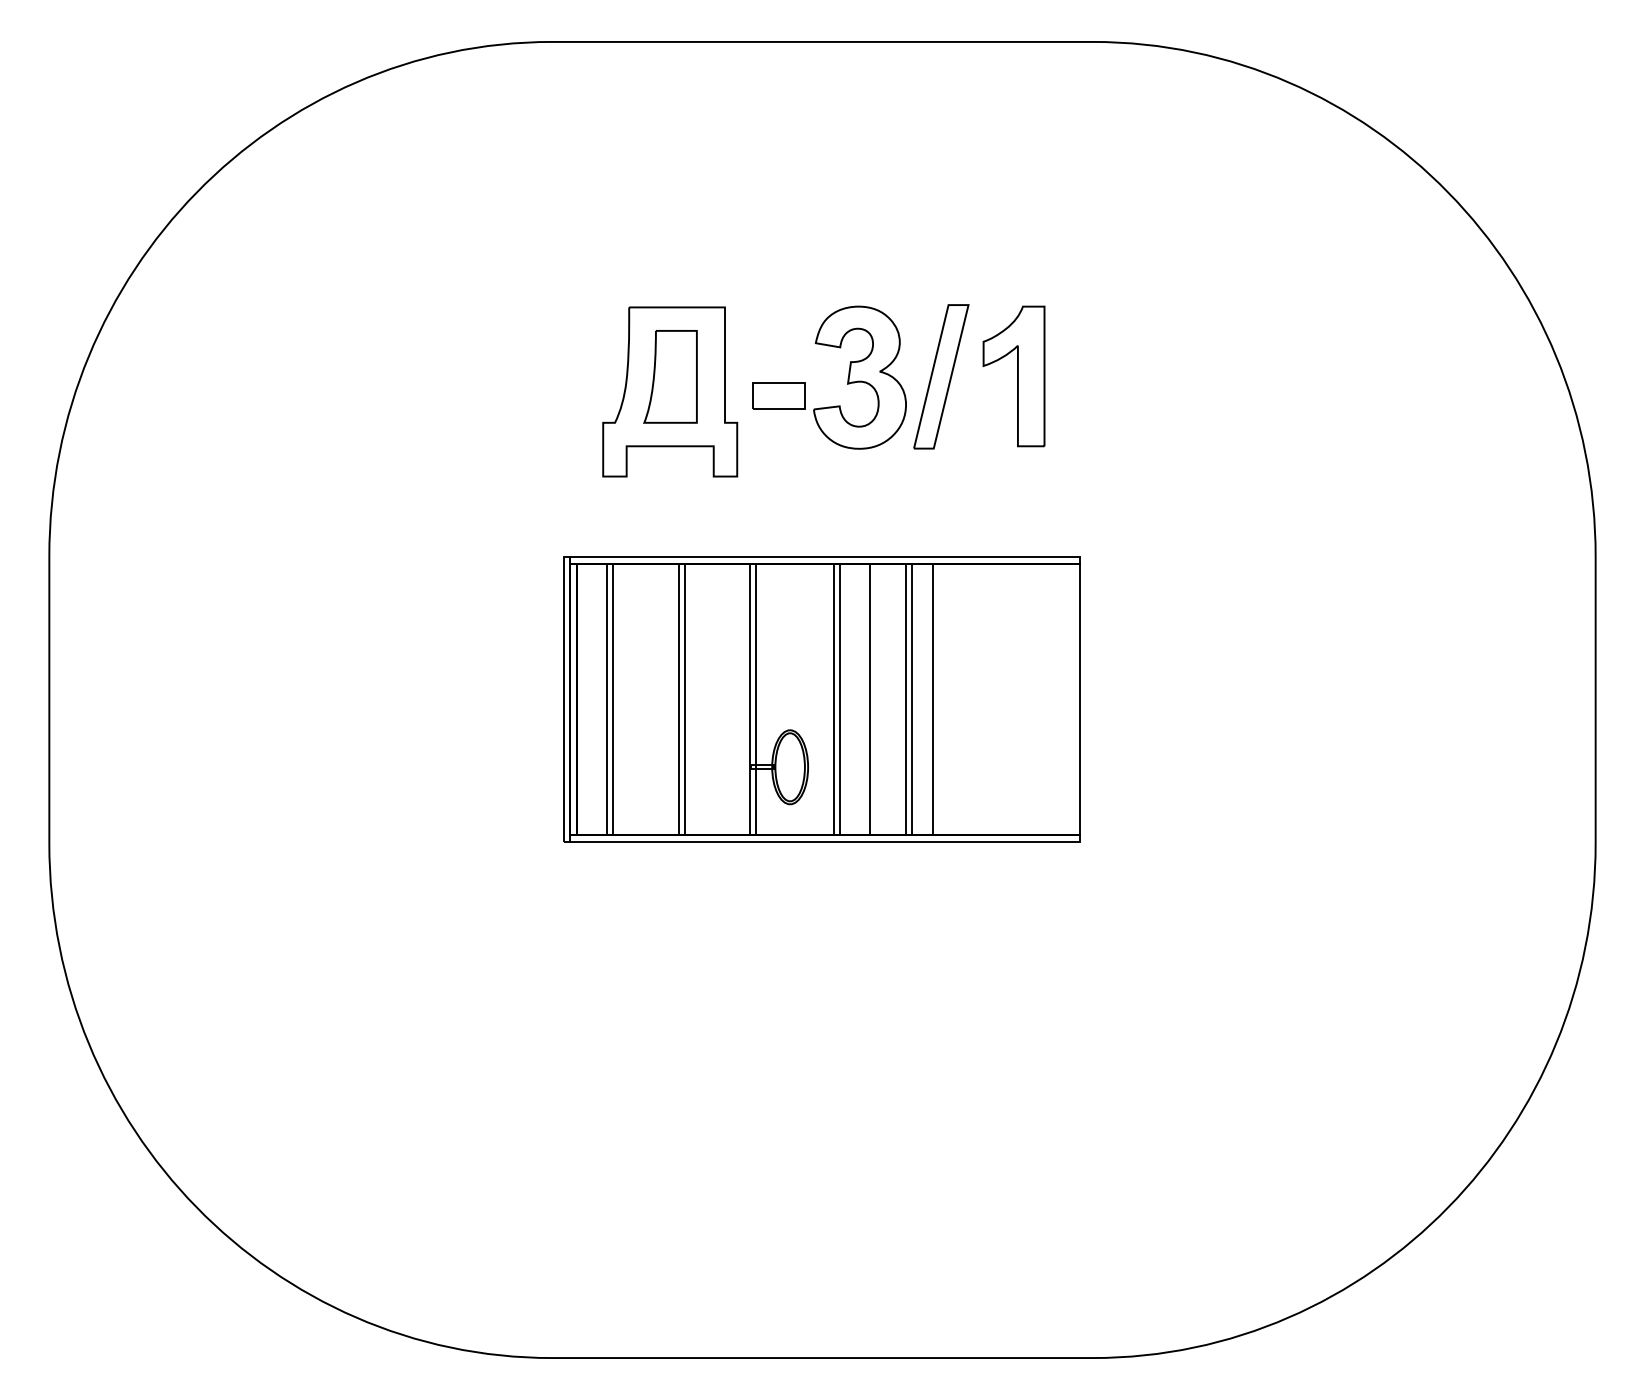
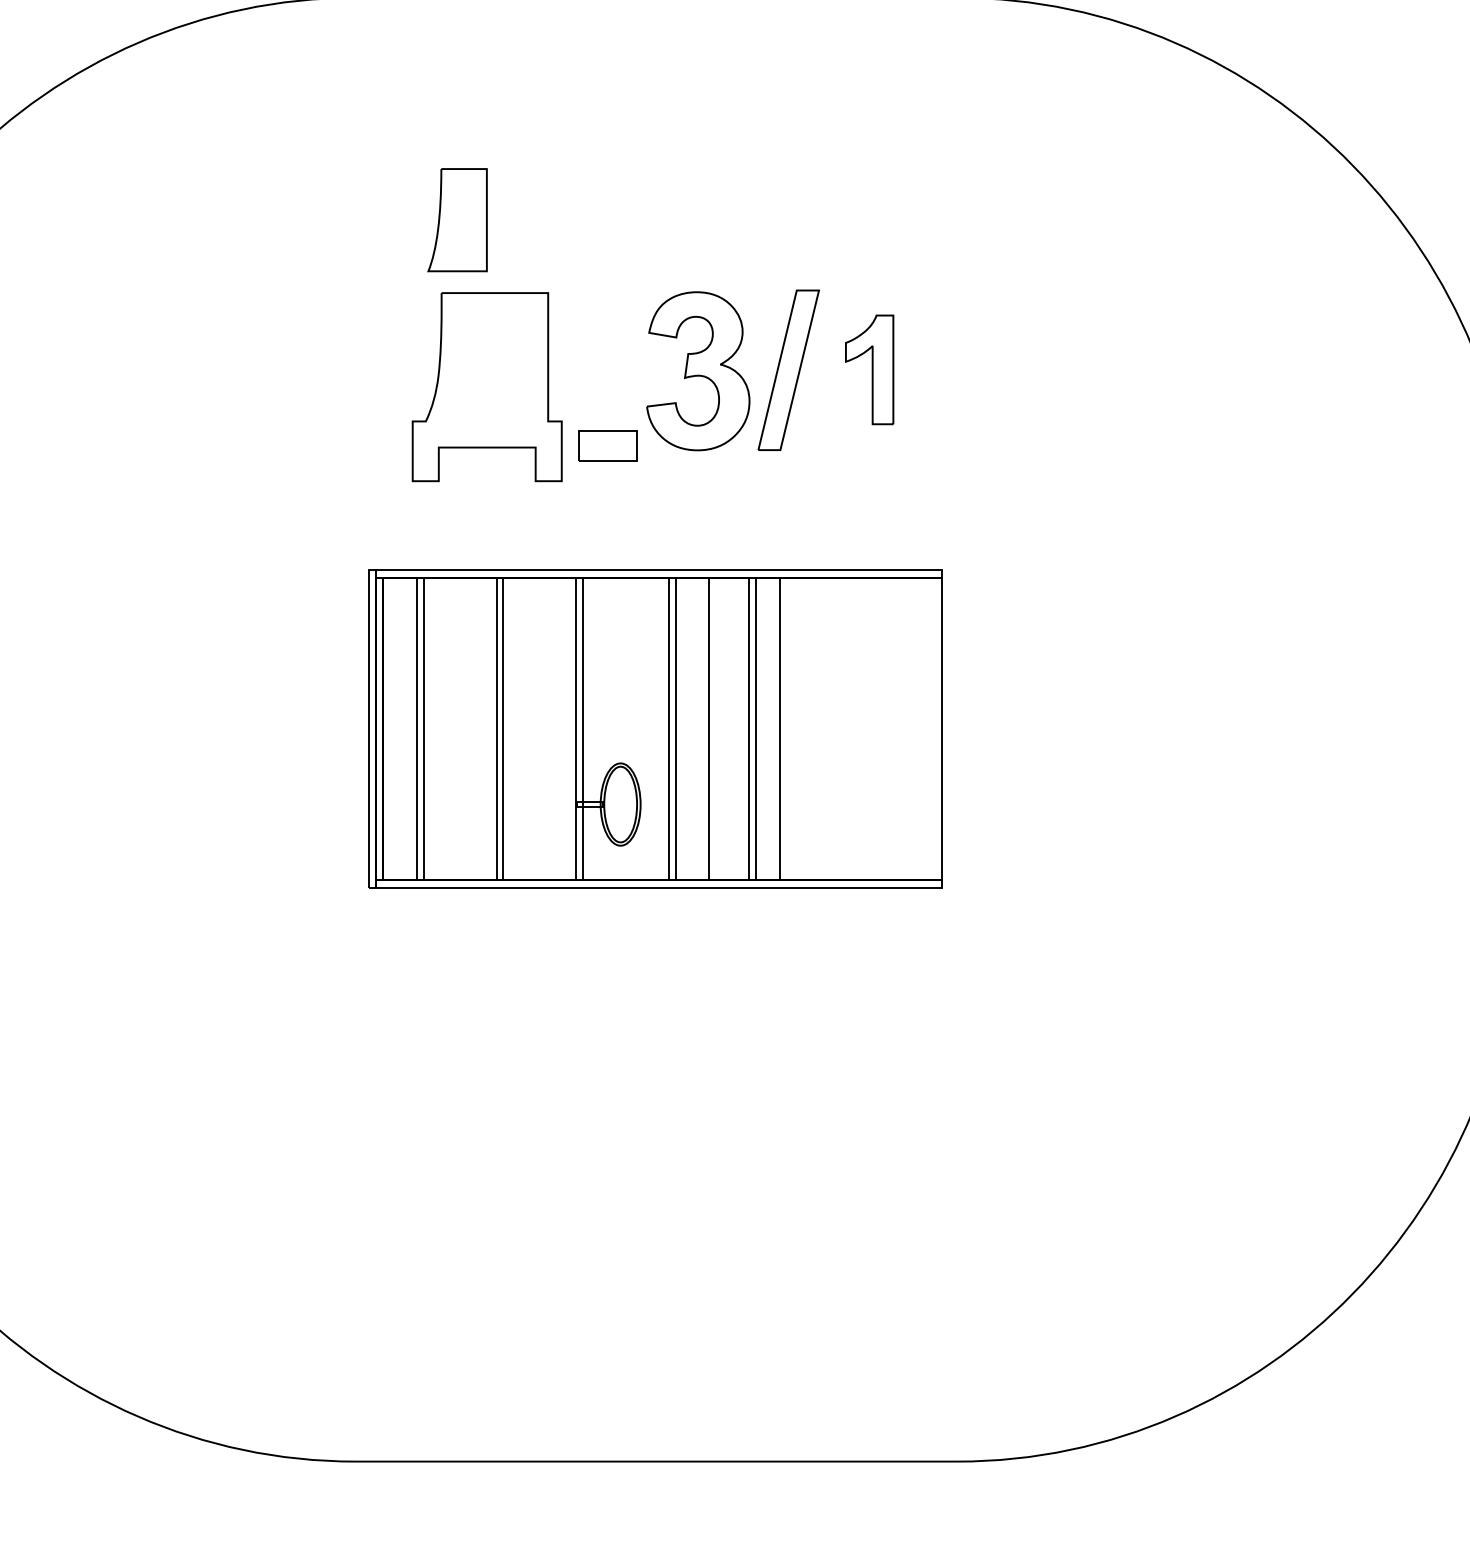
part: (670, 376) -> (457, 219), moved
part: (1013, 376) -> (869, 369), size x0.7
part: (778, 395) -> (607, 445), moved

